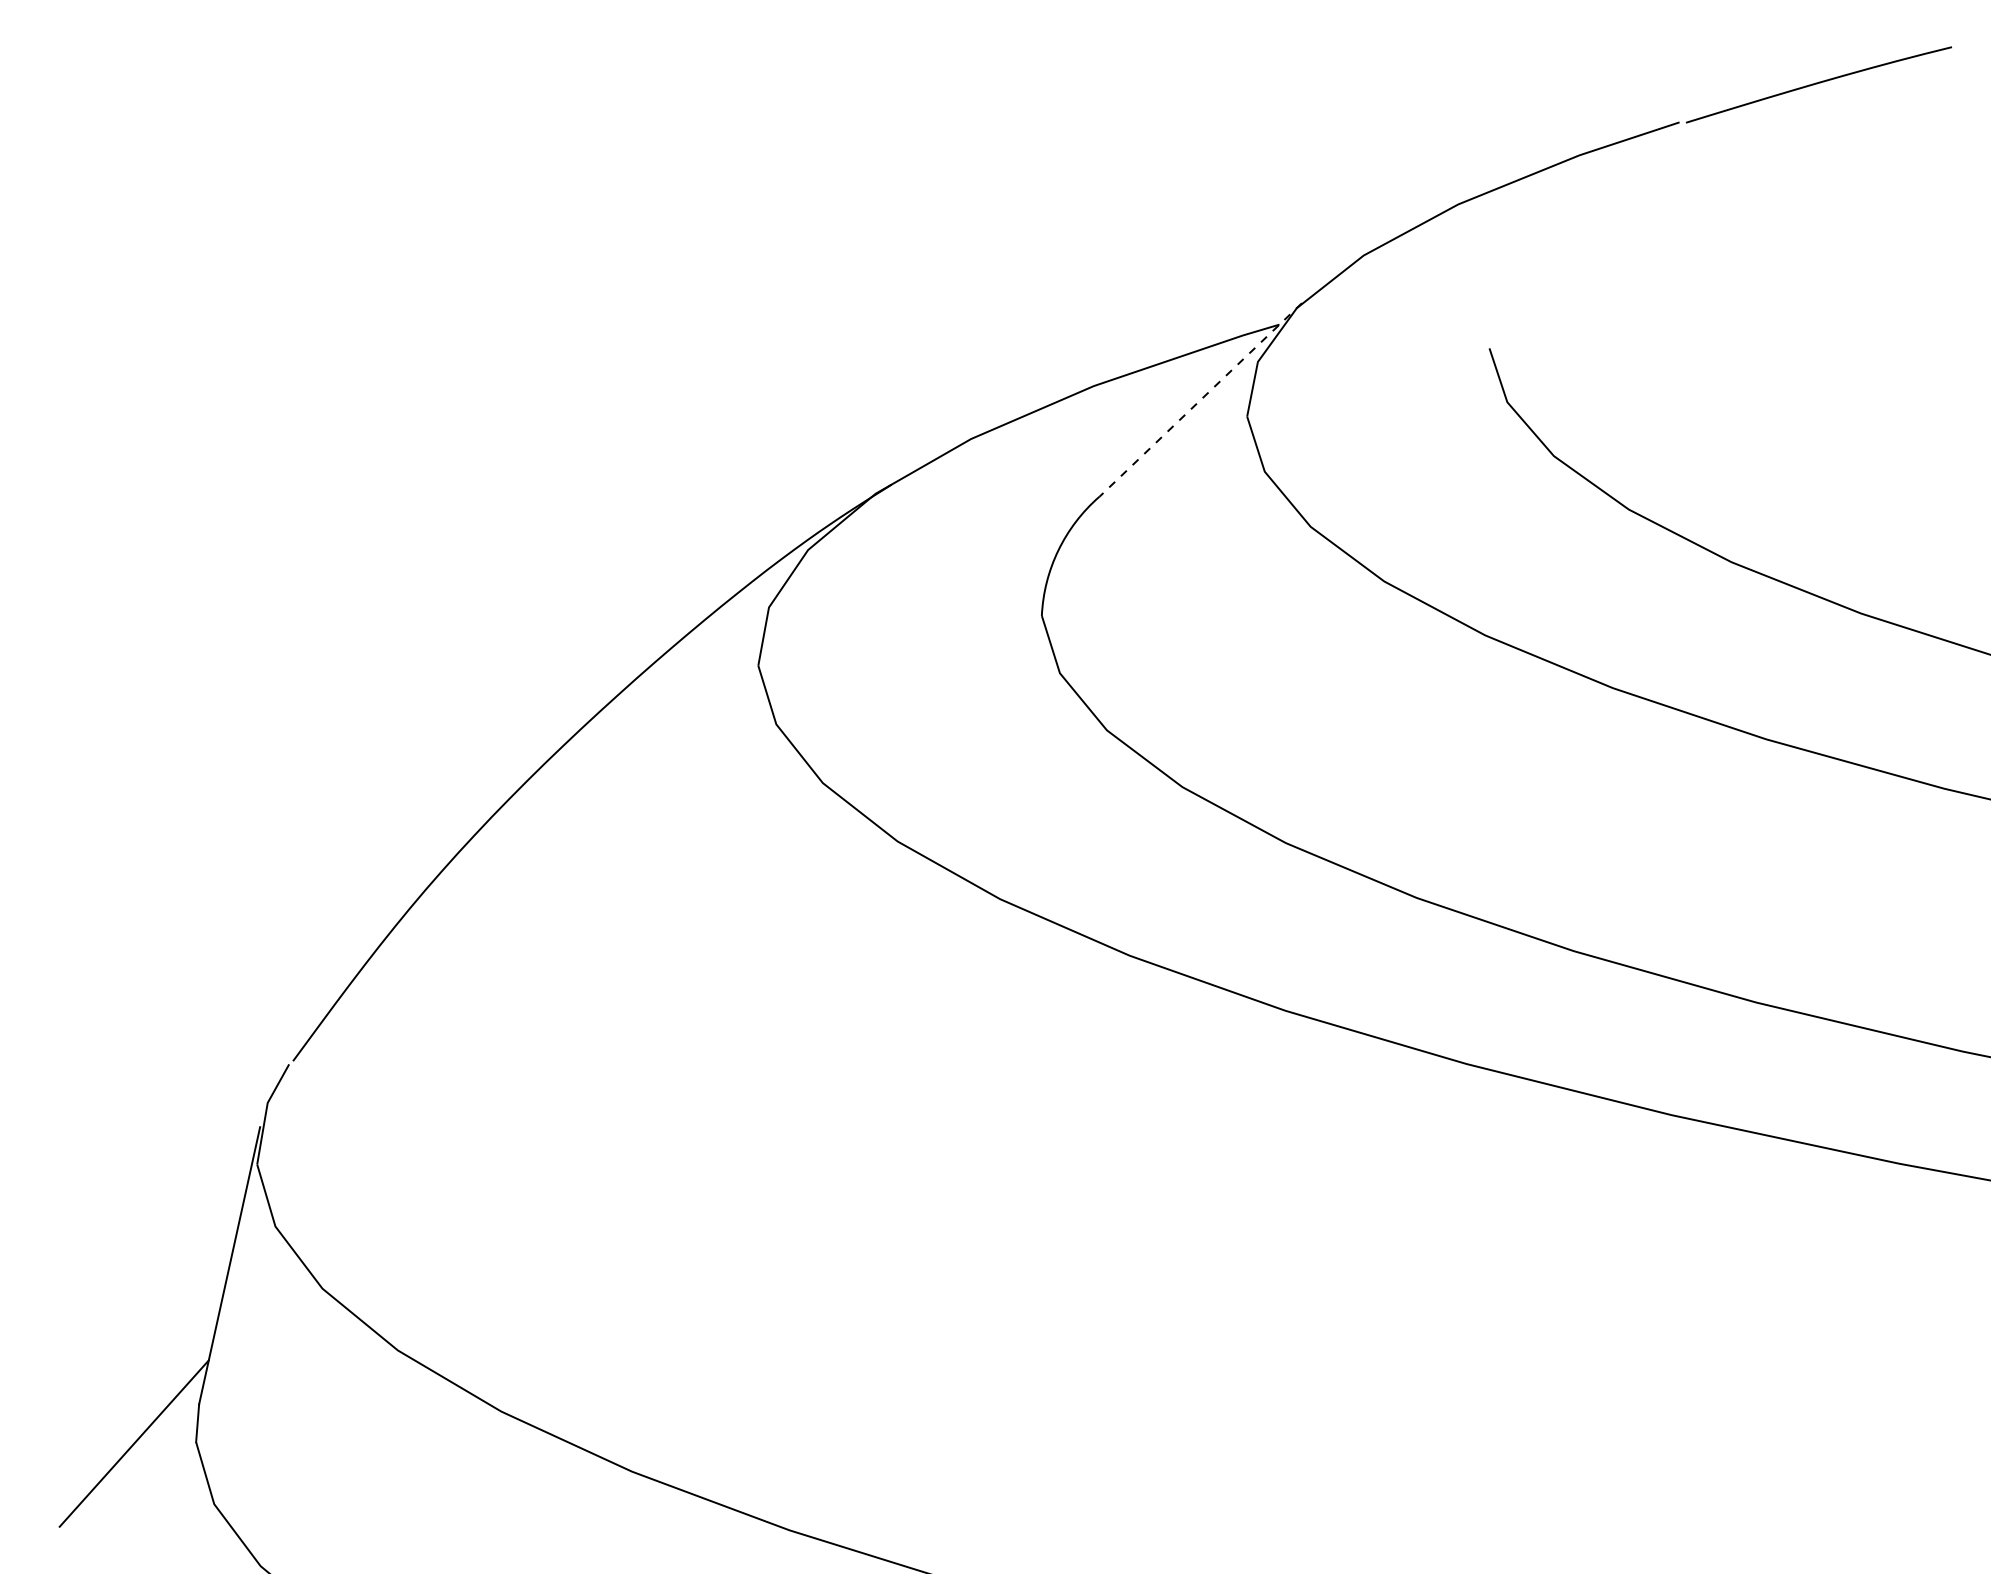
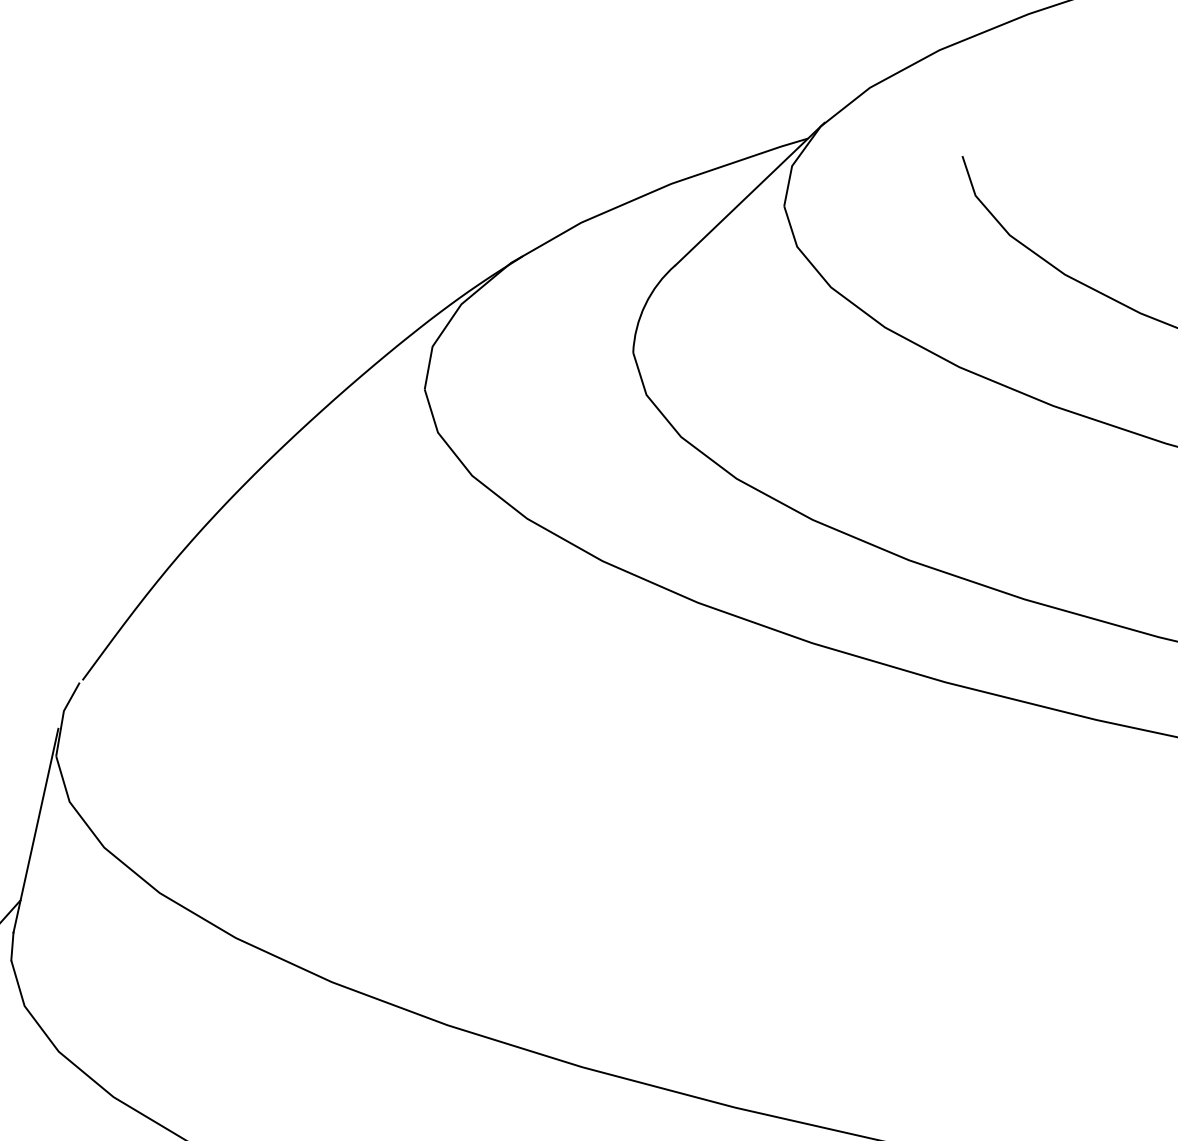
line: (1200, 400) -> (749, 194), dashed -> solid

